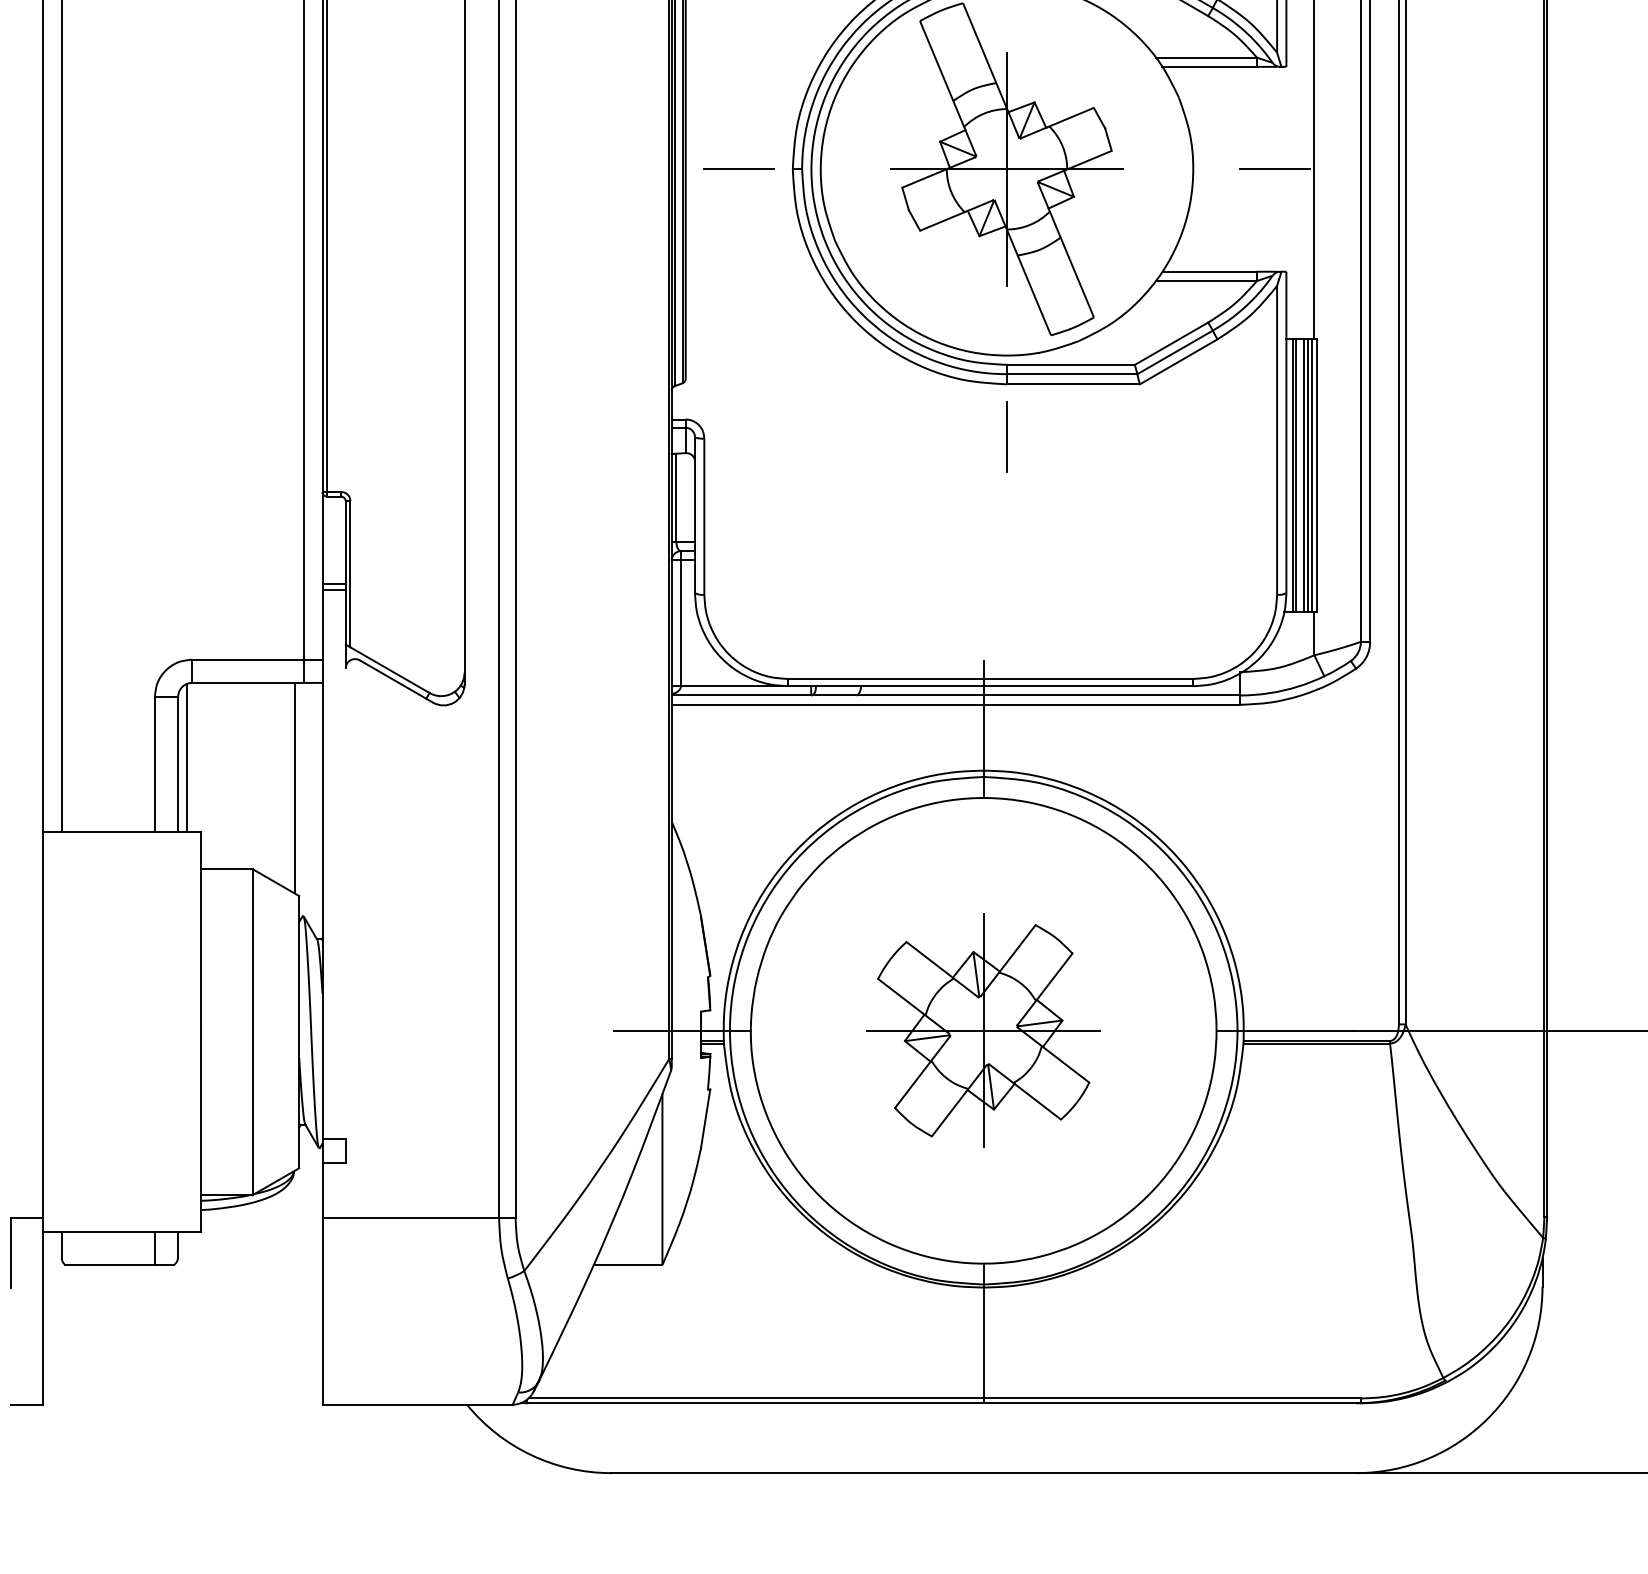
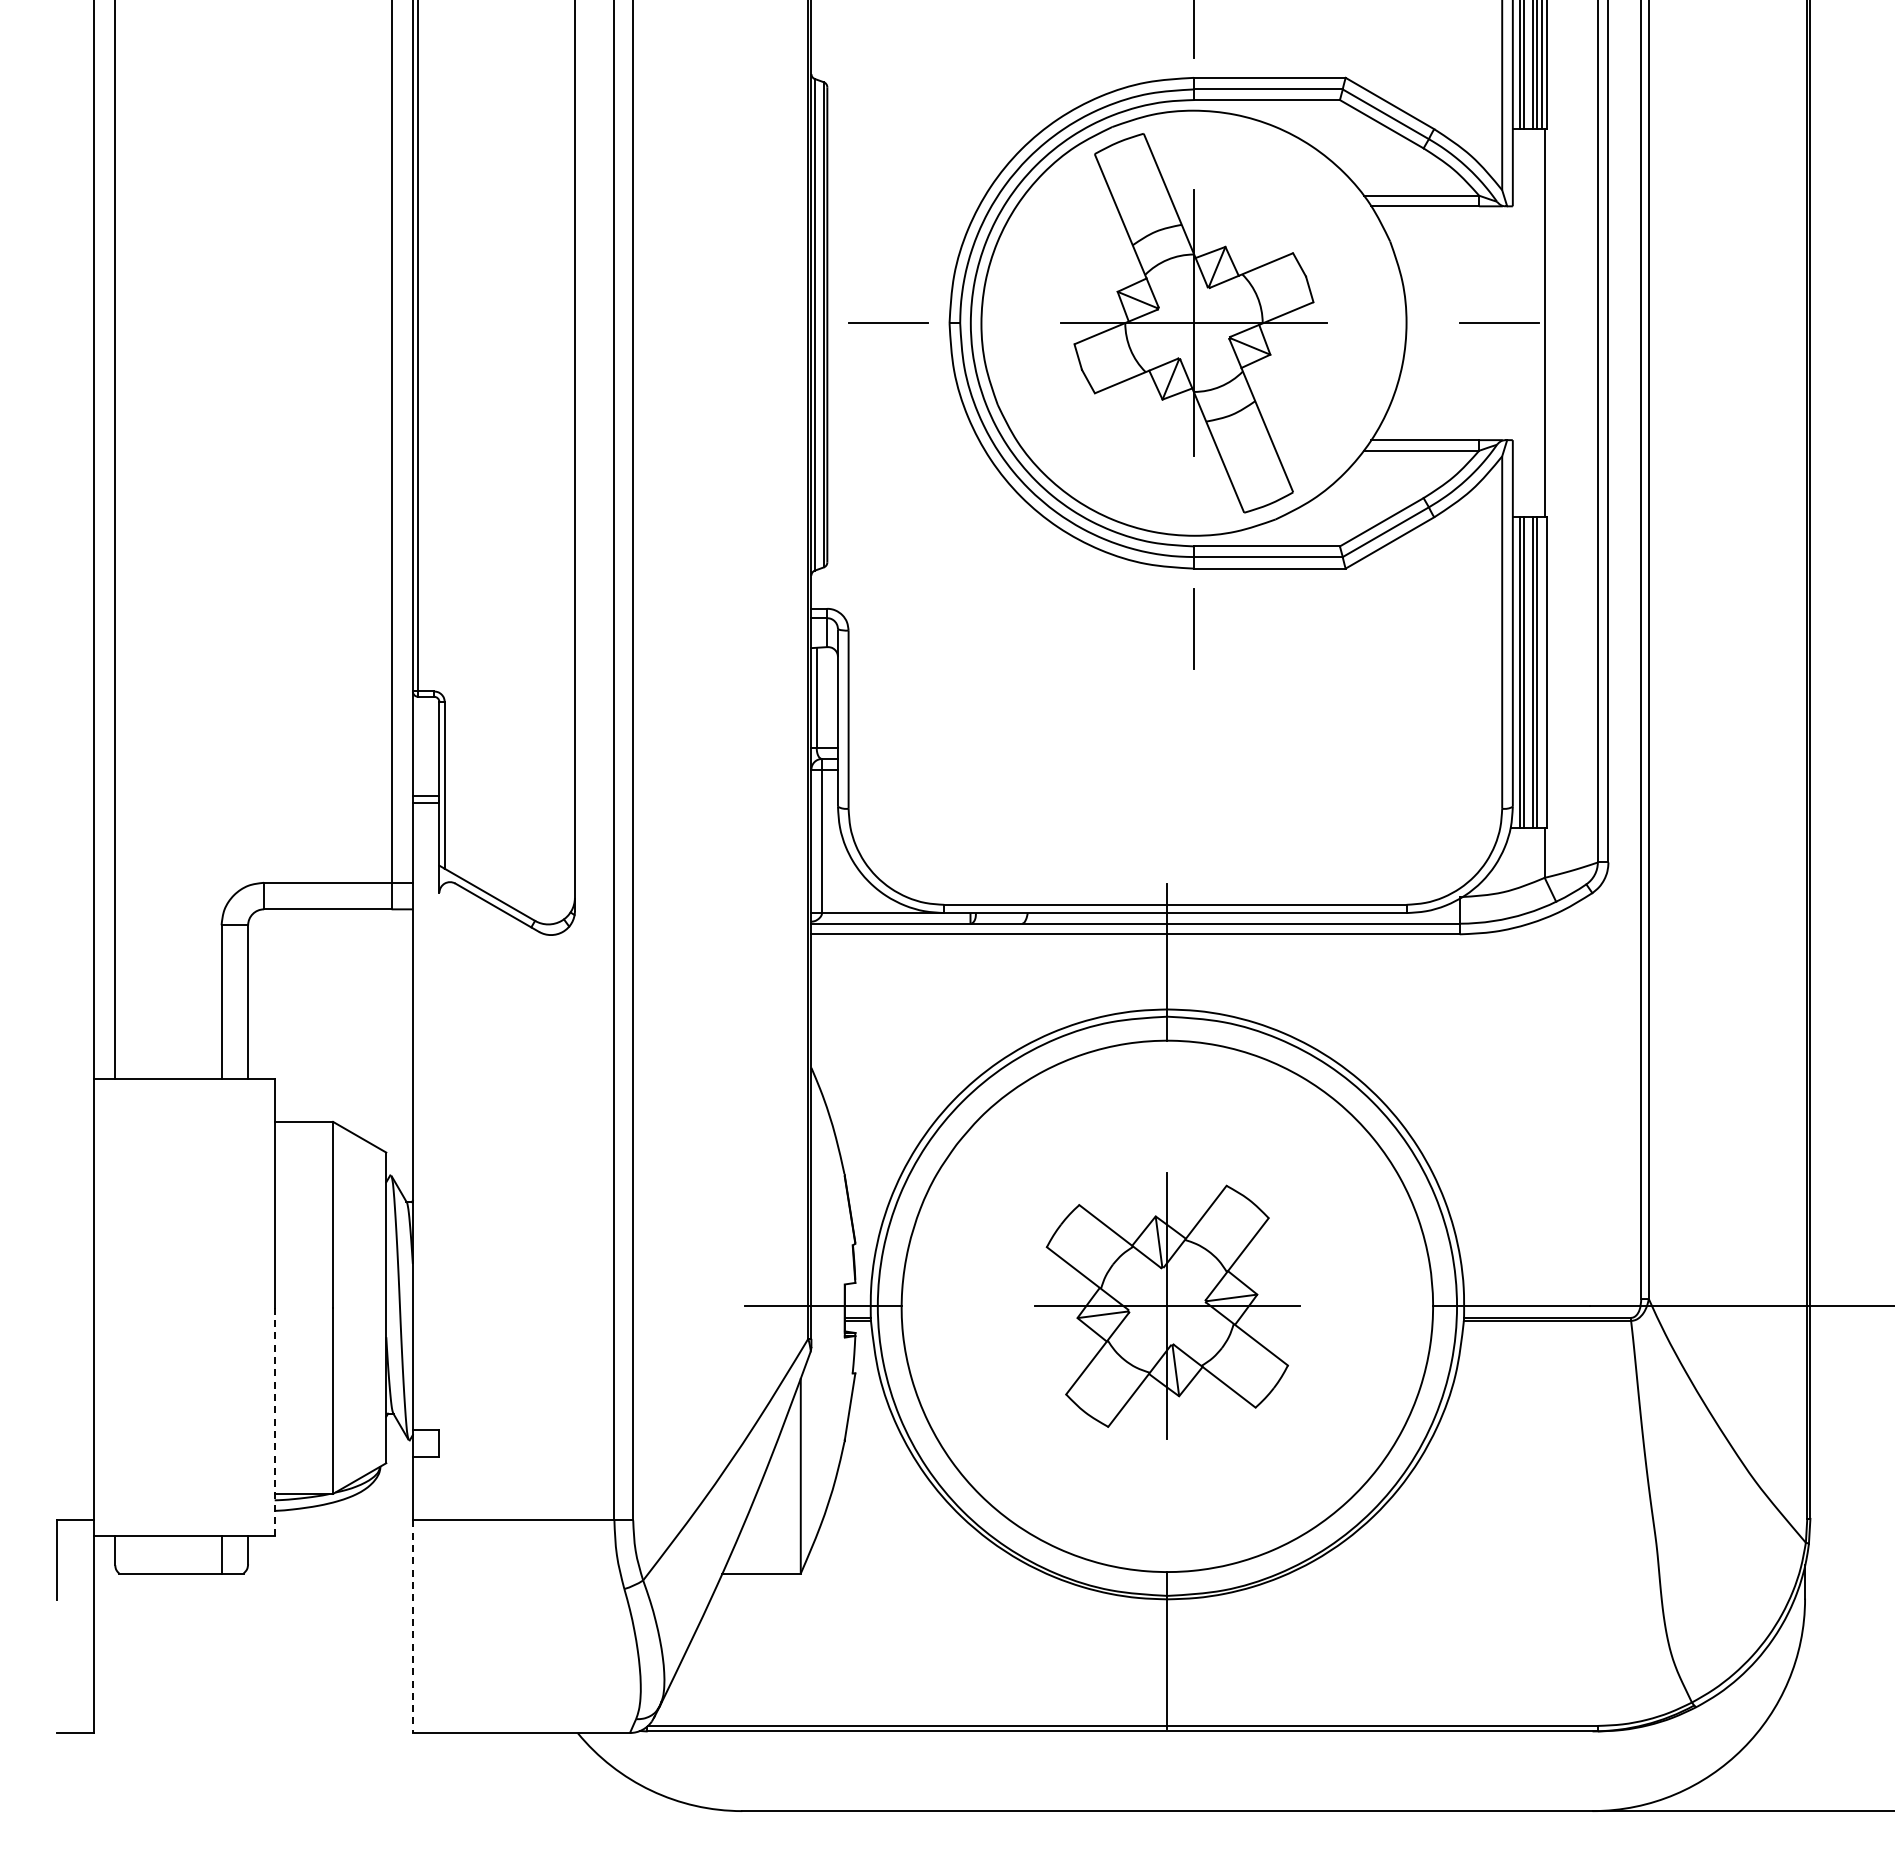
line: (1312, 475) -> (1542, 672), removed
line: (186, 757) -> (257, 994), removed
line: (294, 788) -> (380, 1029), removed
line: (201, 1131) -> (274, 1421), solid -> dashed
line: (322, 1312) -> (412, 1627), solid -> dashed

